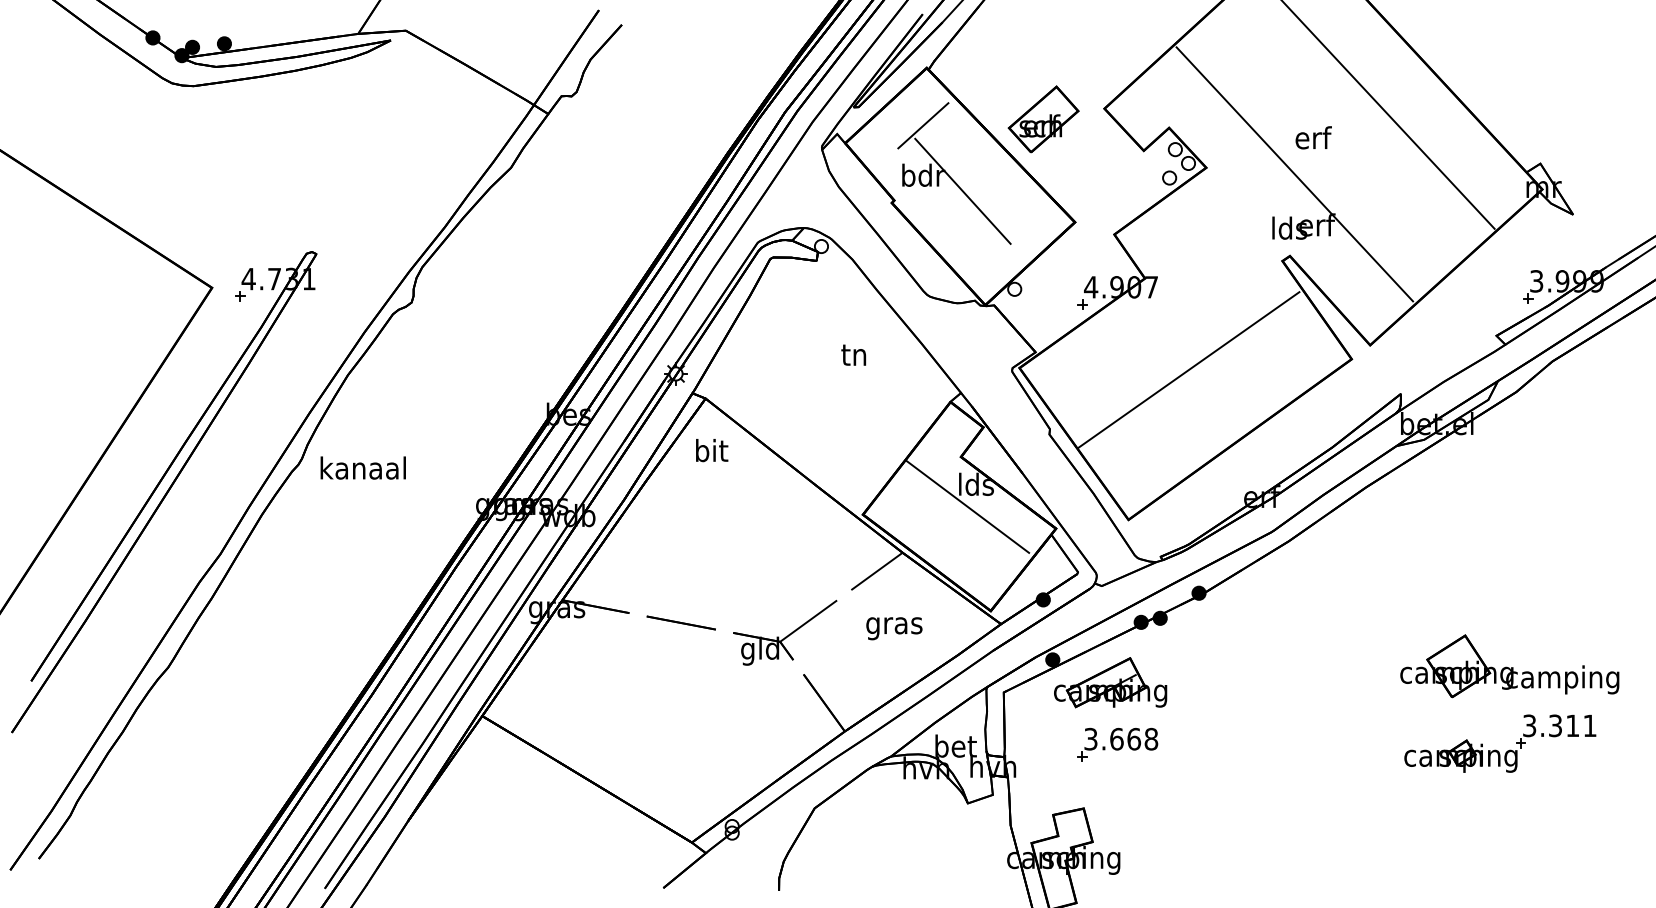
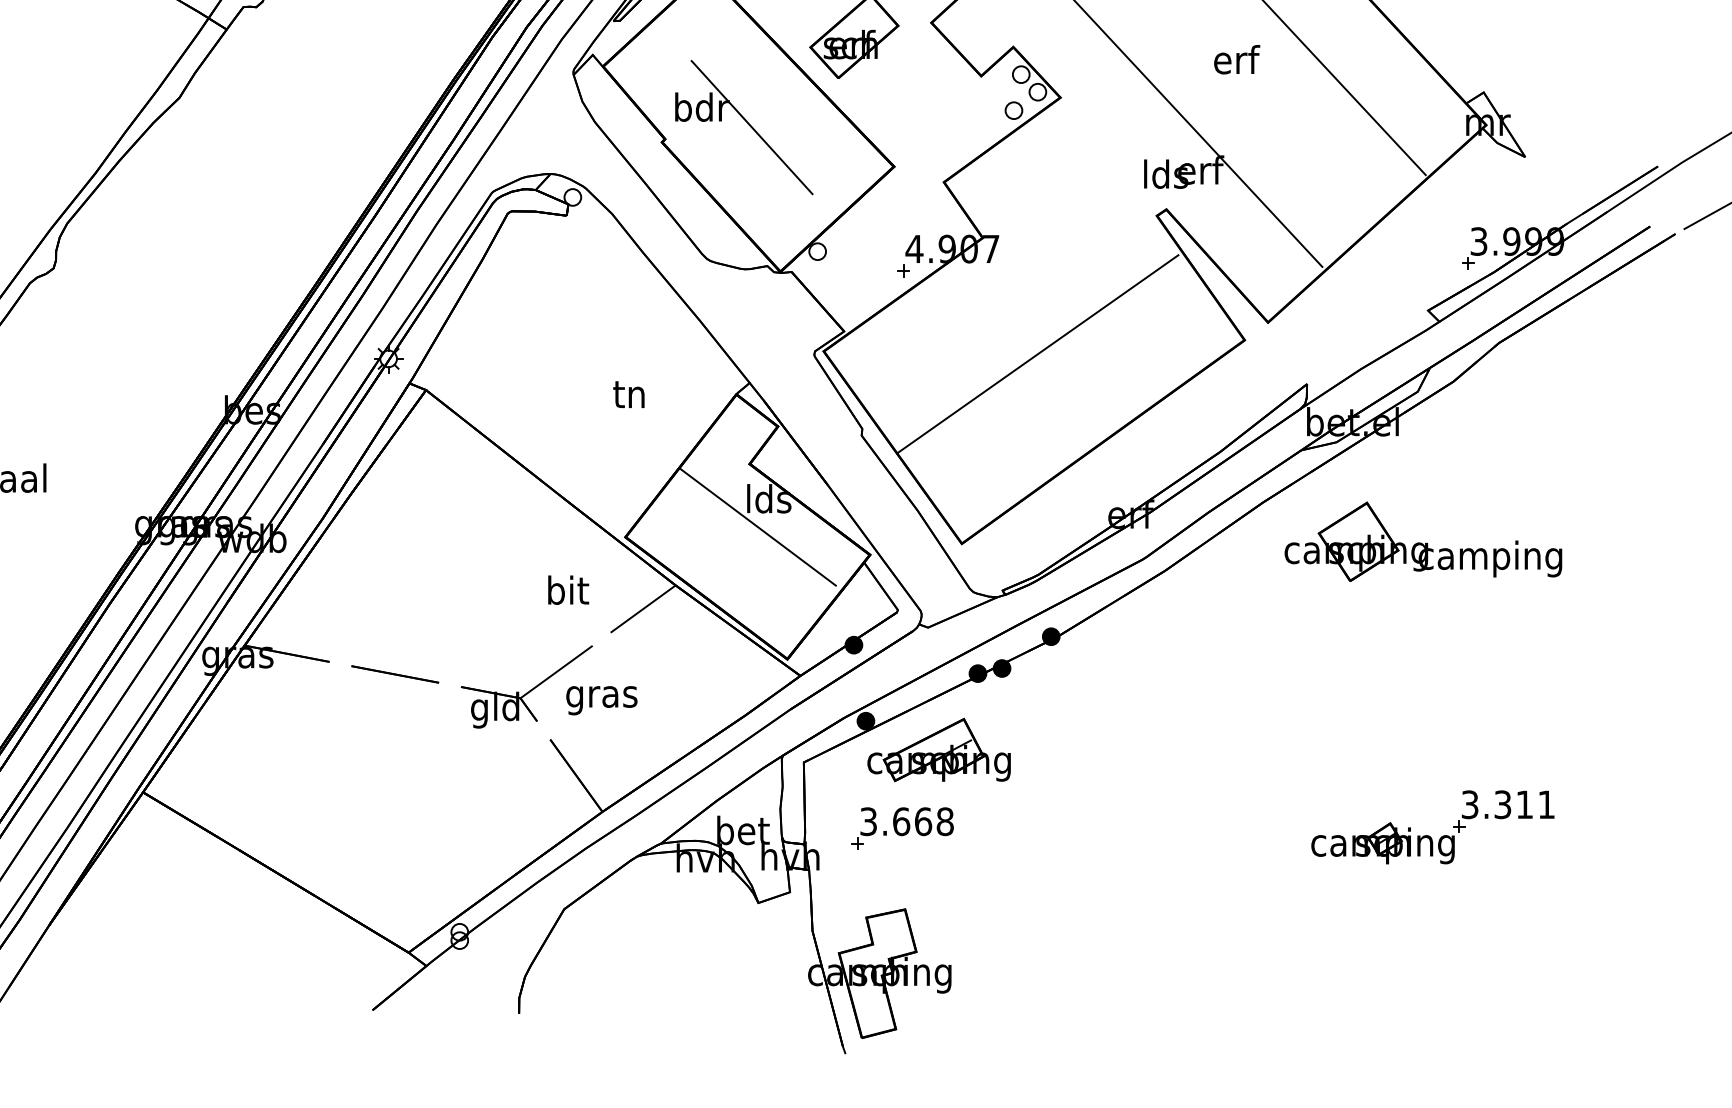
line: (923, 125) -> (702, 44), removed
text: (1313, 137) -> (1236, 59), moved
text: (853, 354) -> (628, 393), moved
text: (712, 450) -> (569, 590), moved
text: (894, 628) -> (602, 700), moved
part: (1509, 666) -> (1423, 542), moved
part: (1117, 744) -> (902, 828), moved

